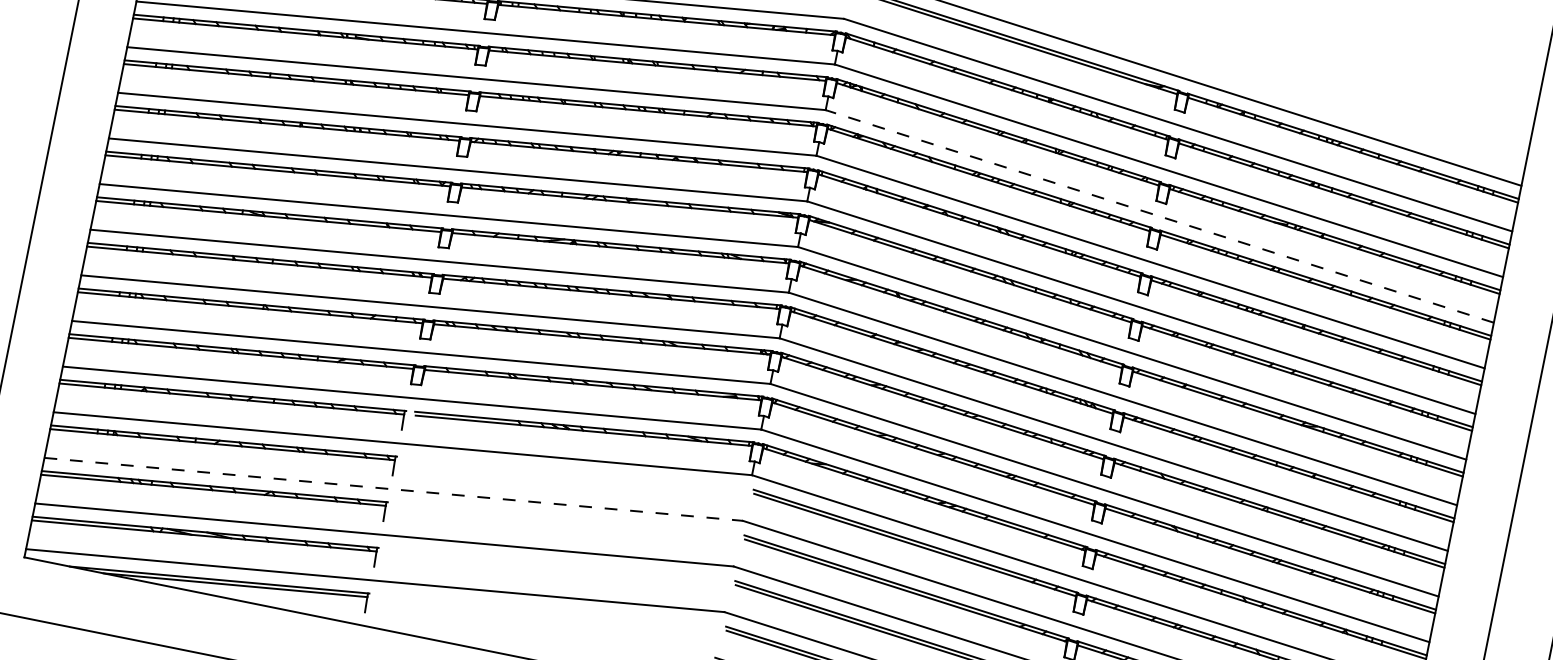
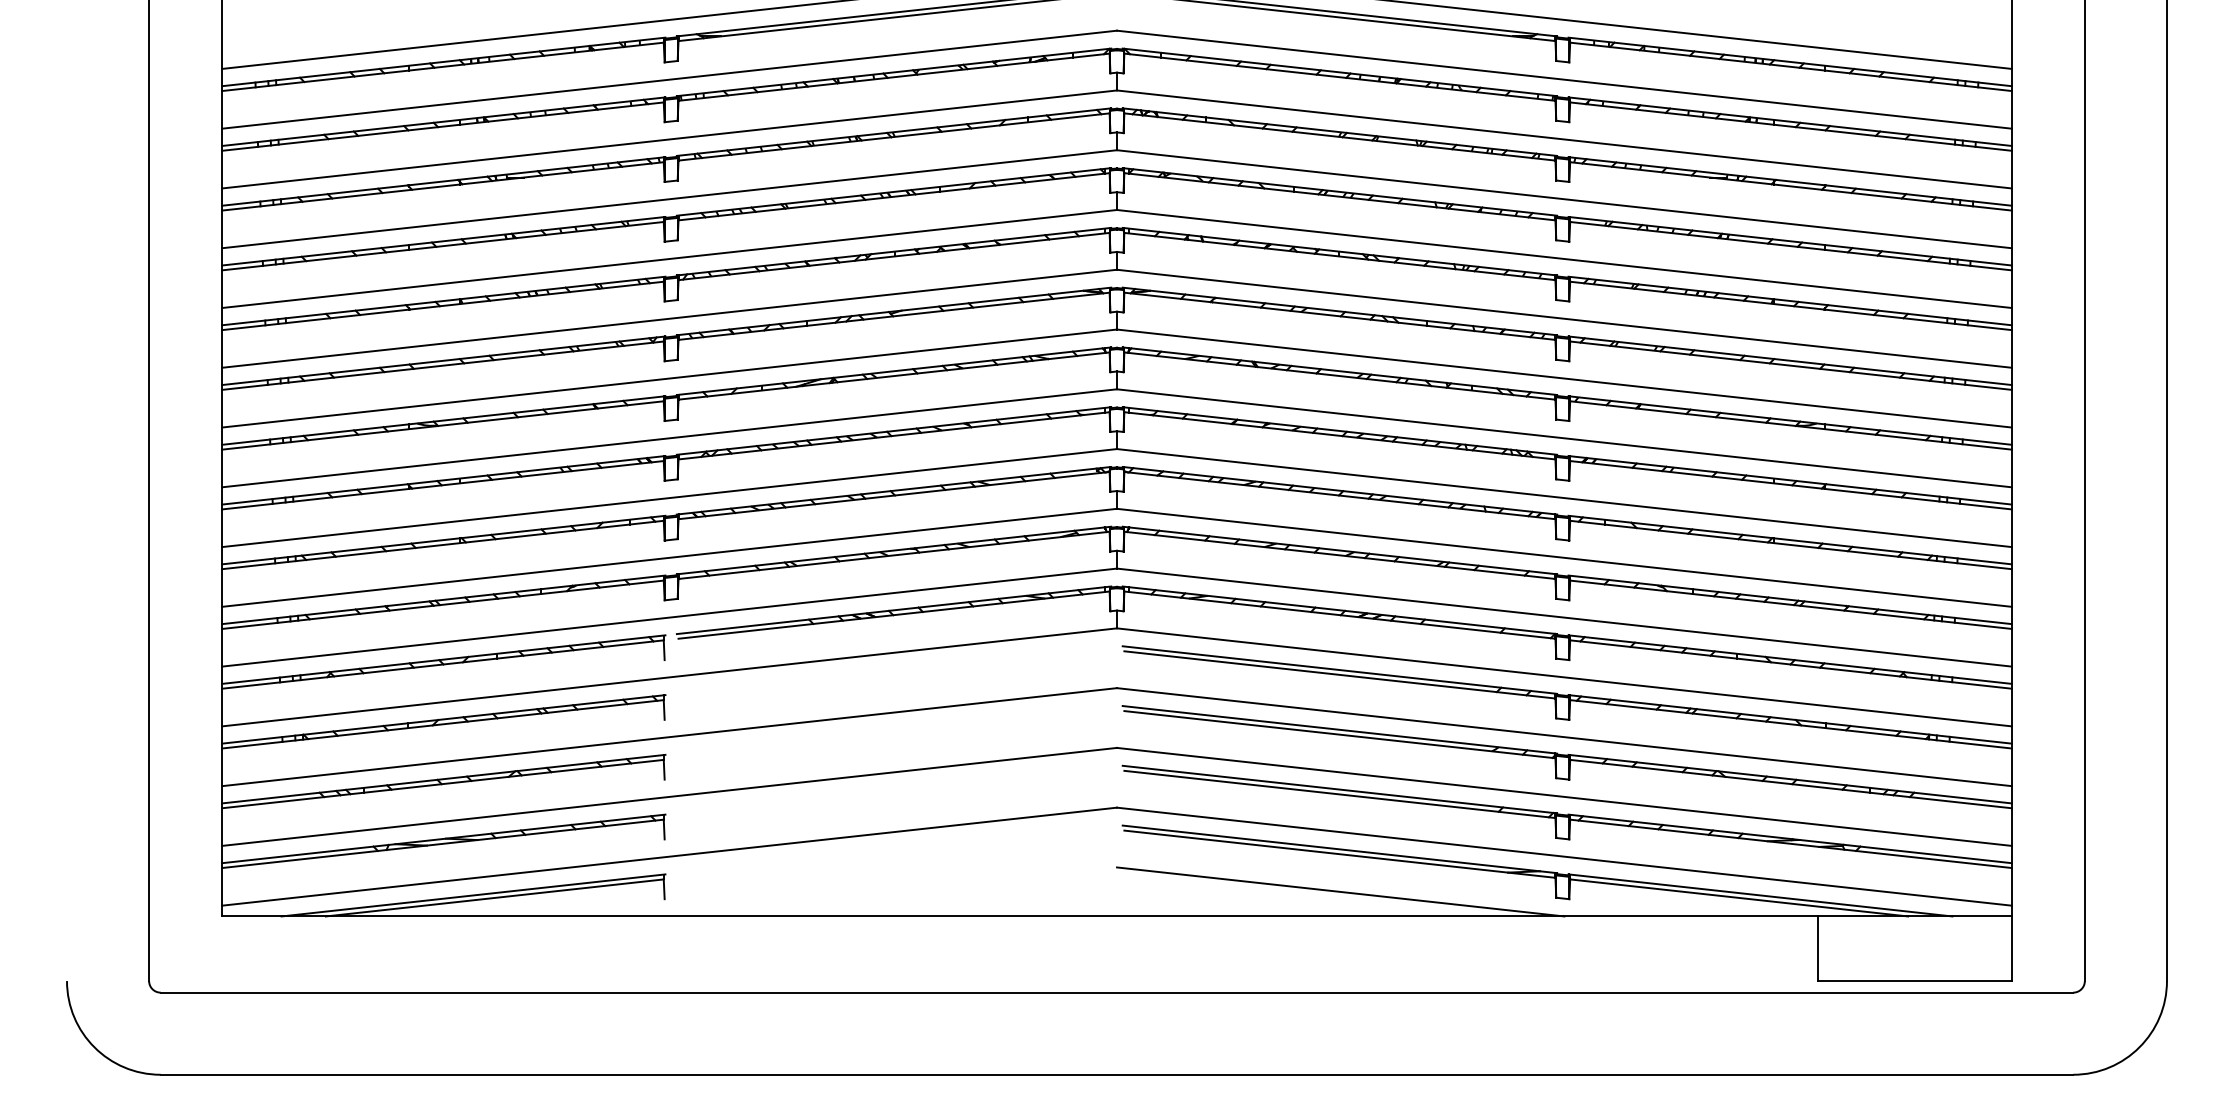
line: (1159, 216) -> (1563, 199), dashed -> solid
line: (394, 489) -> (670, 737), dashed -> solid

